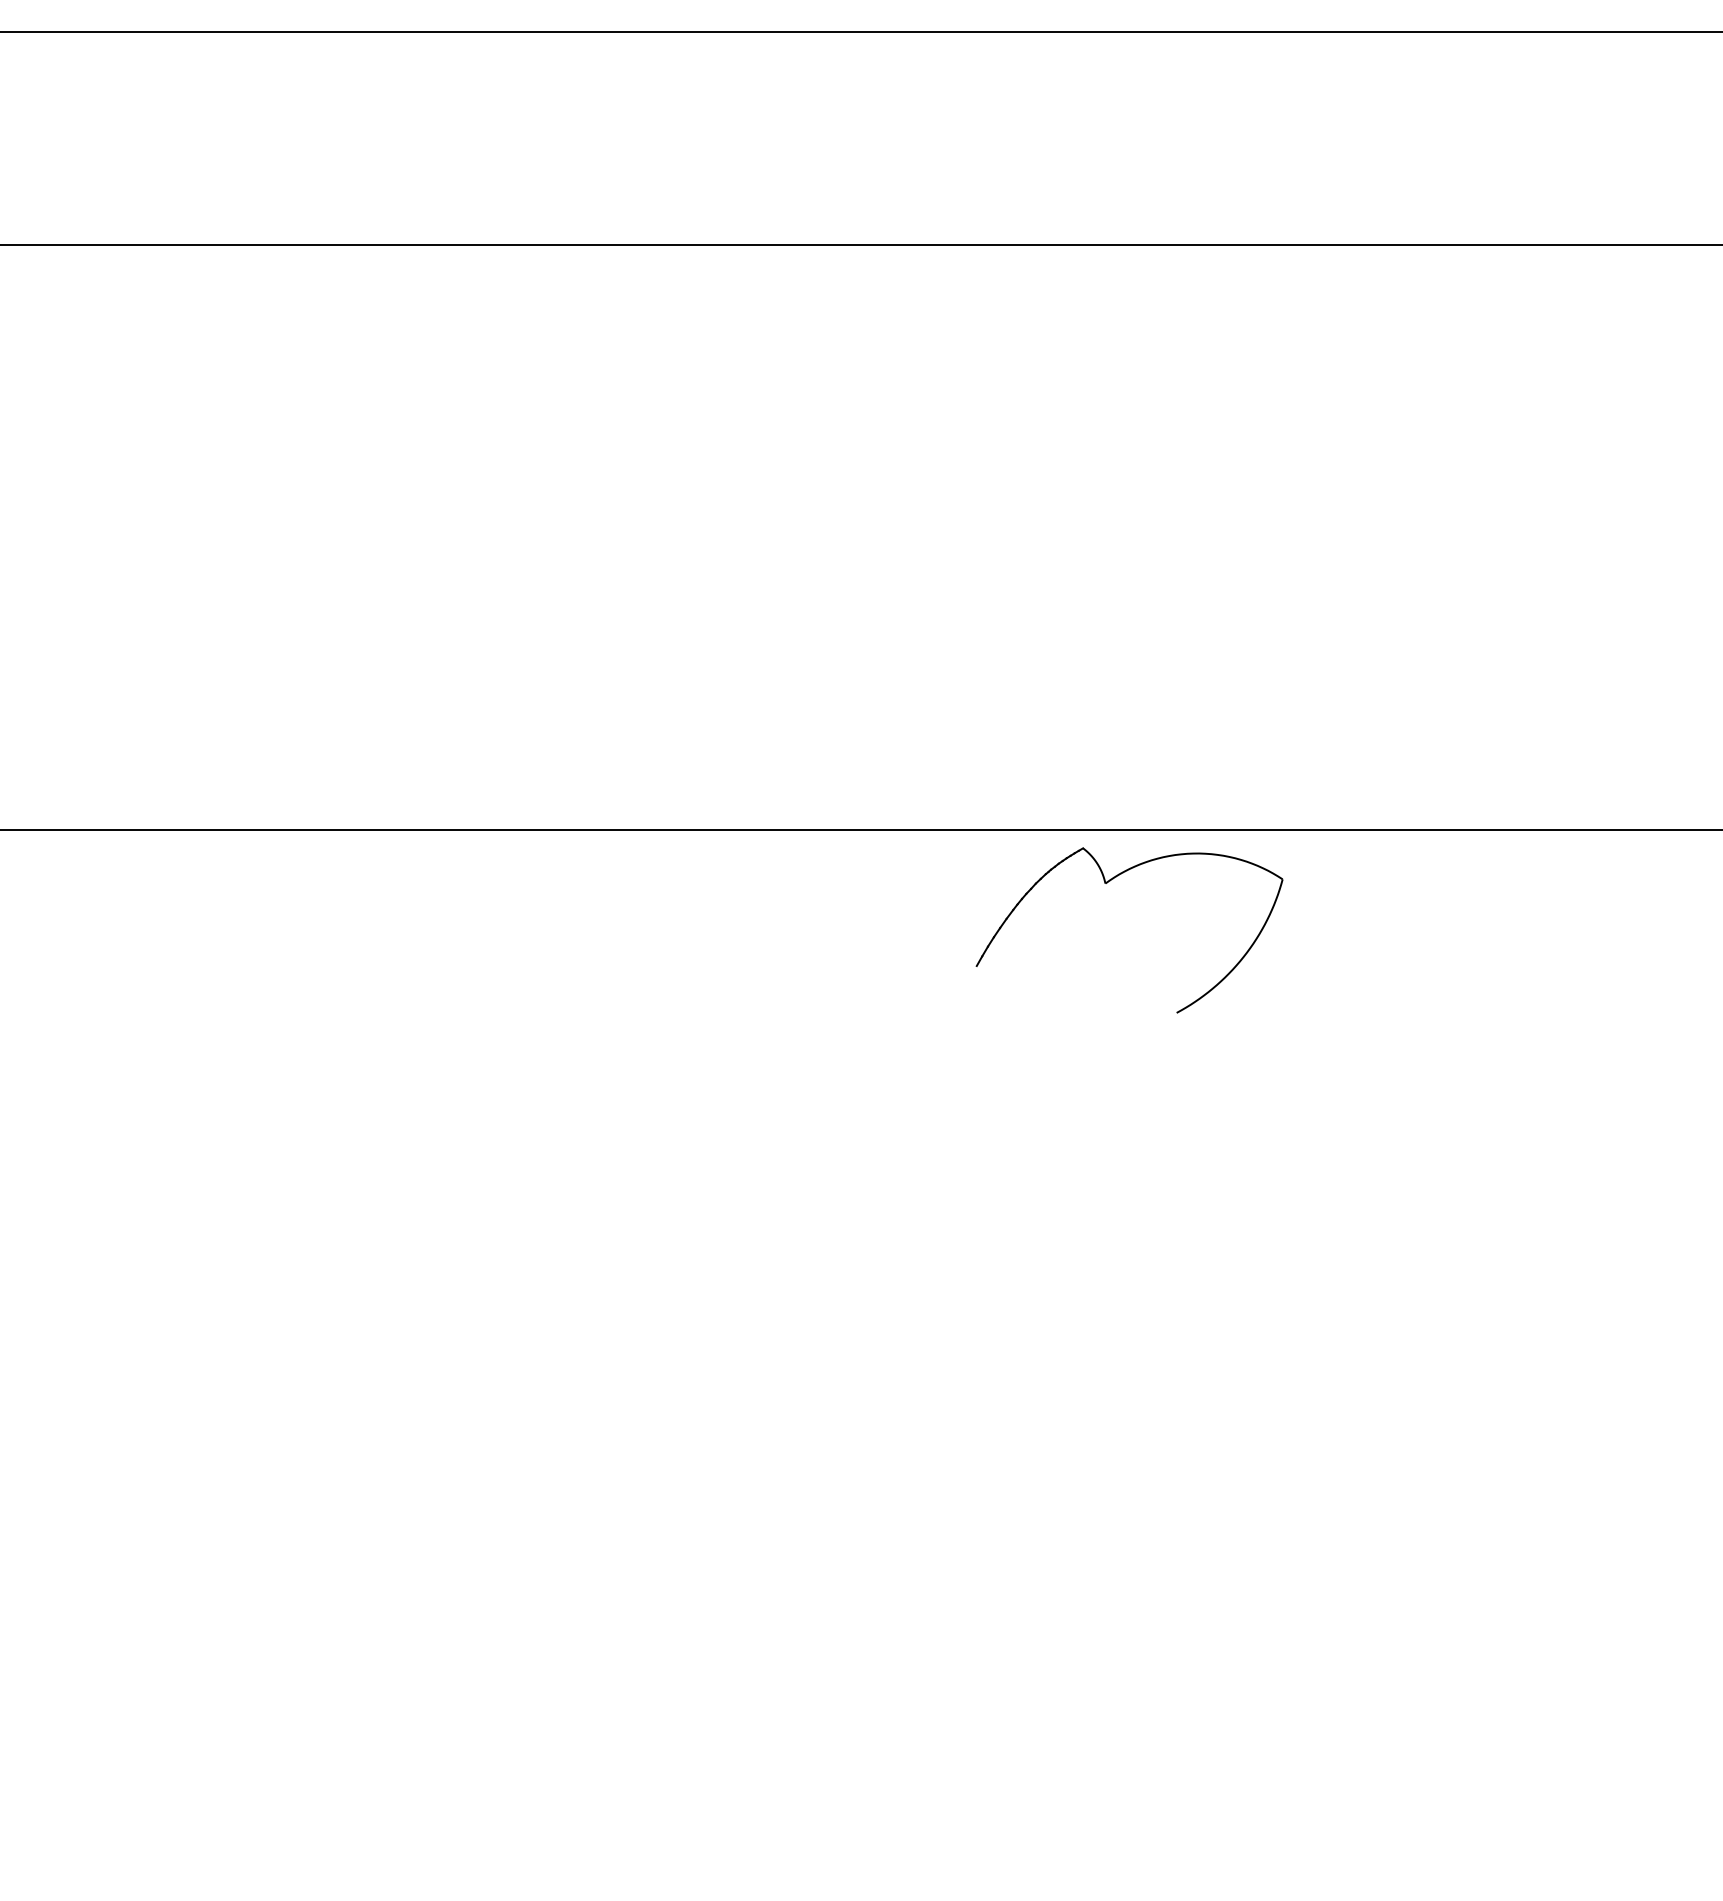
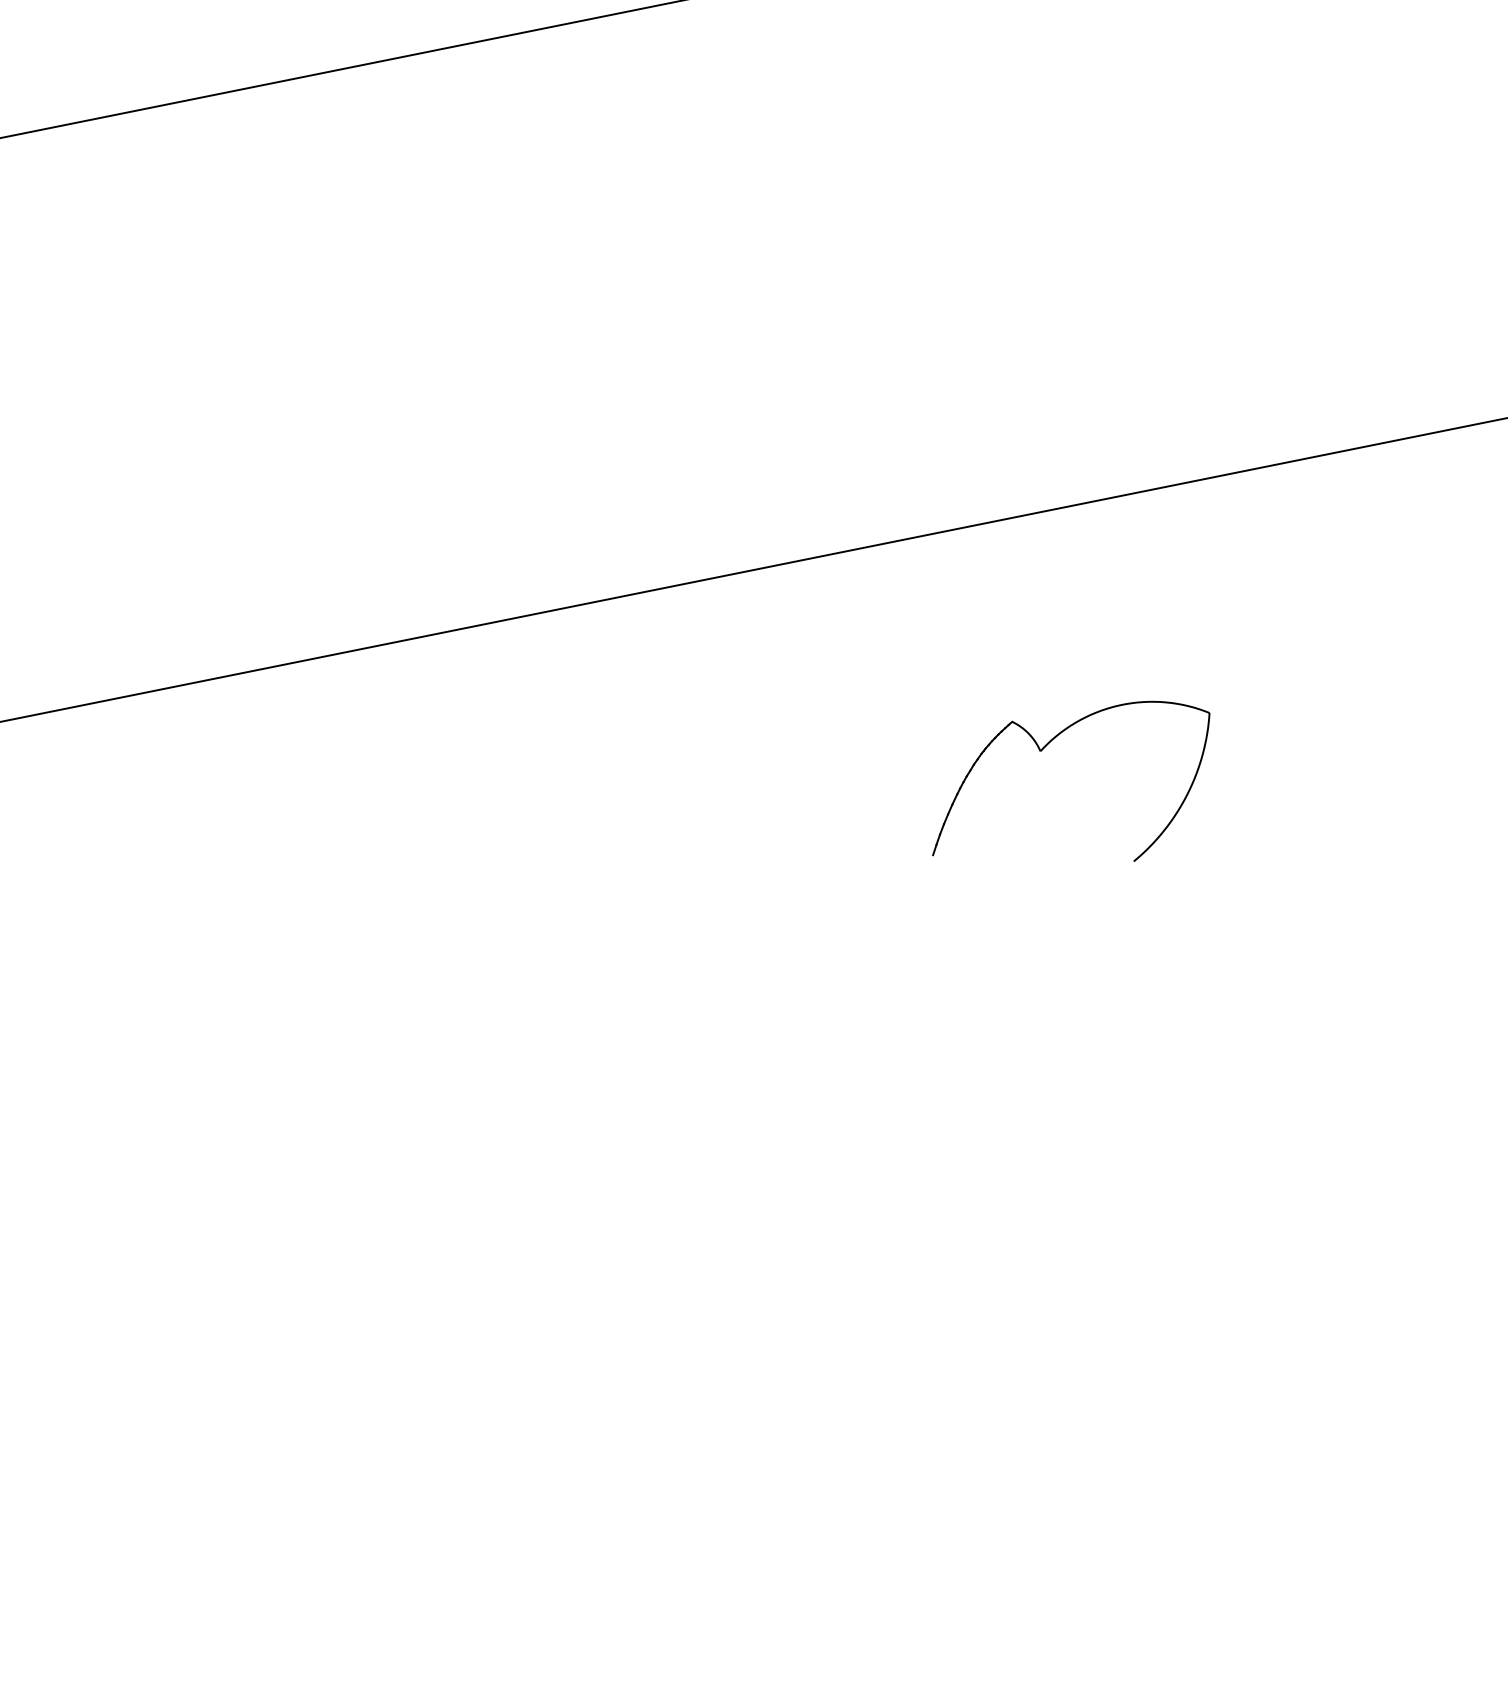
part: (1107, 883) -> (1042, 750), moved

